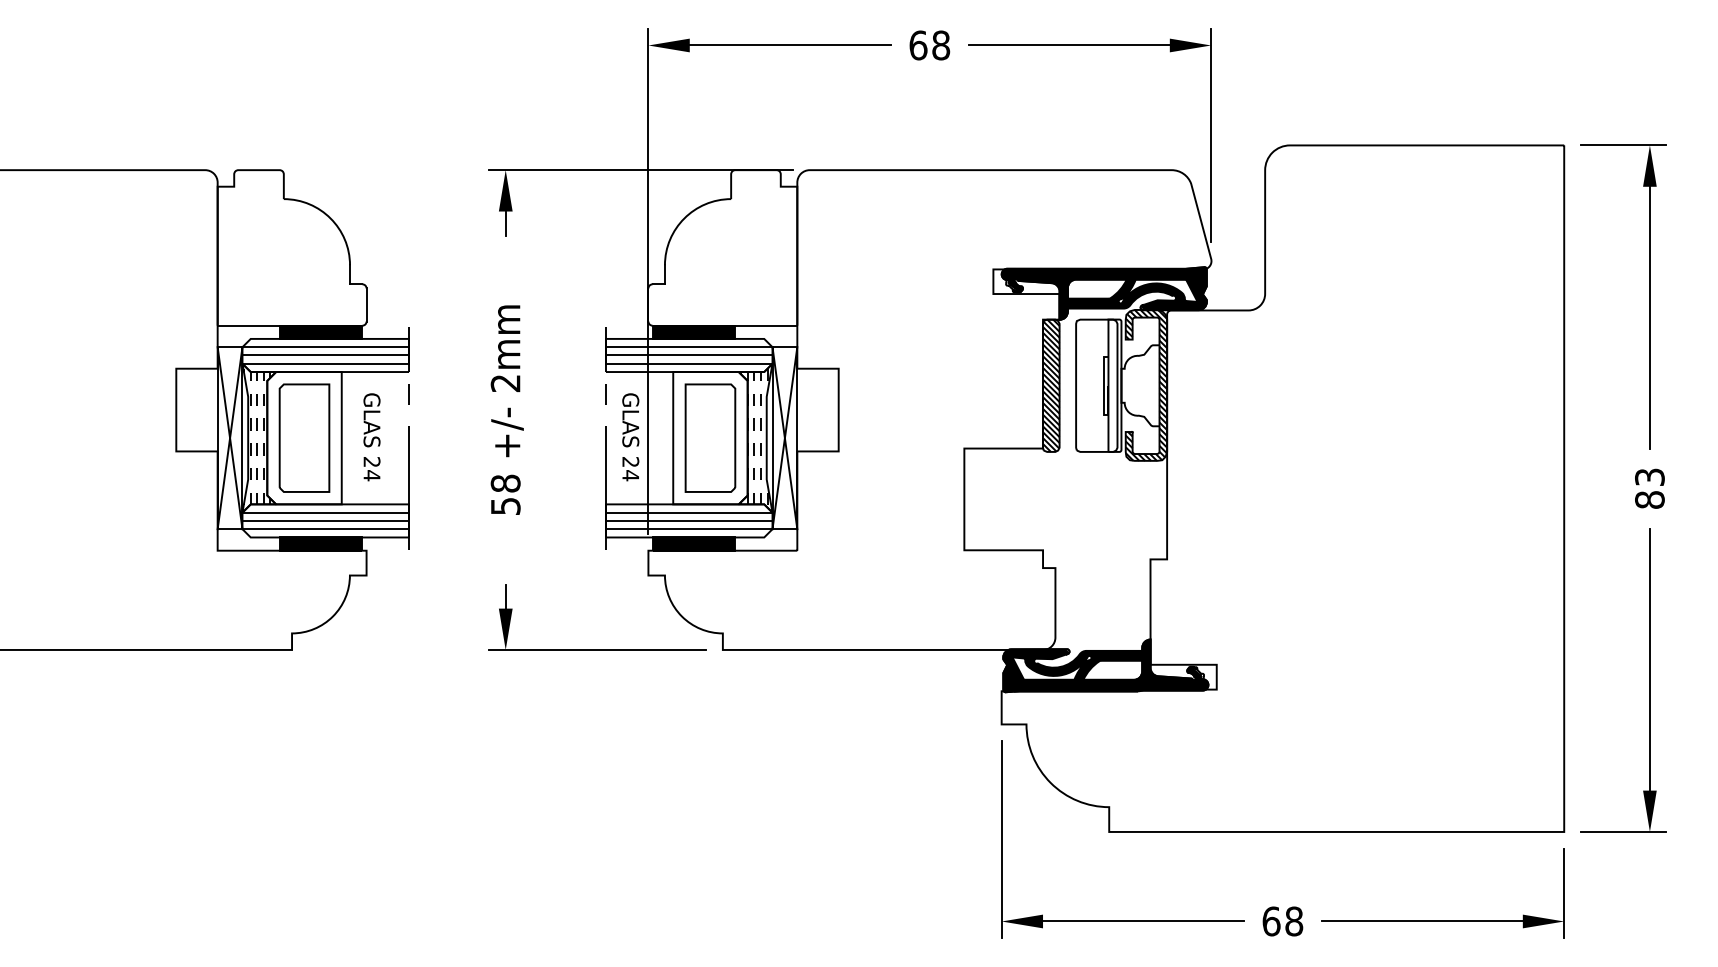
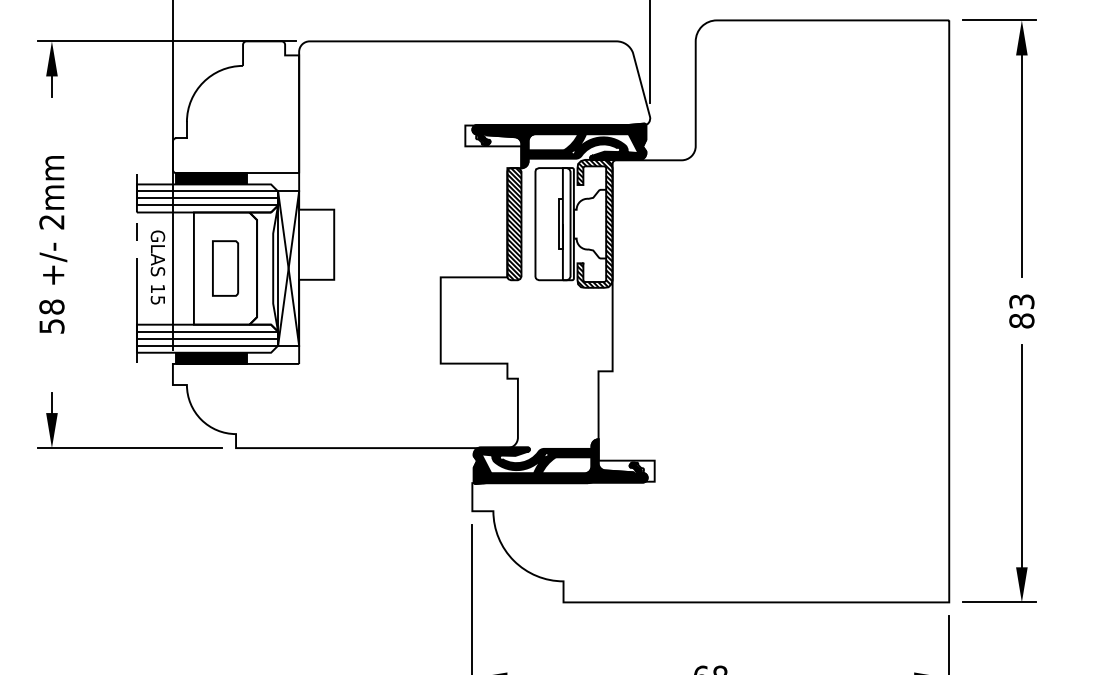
hatch: (754, 436) -> (262, 267), removed
part: (710, 437) -> (225, 267), size x0.6
text: (630, 469) -> (157, 295), 24 -> 15

